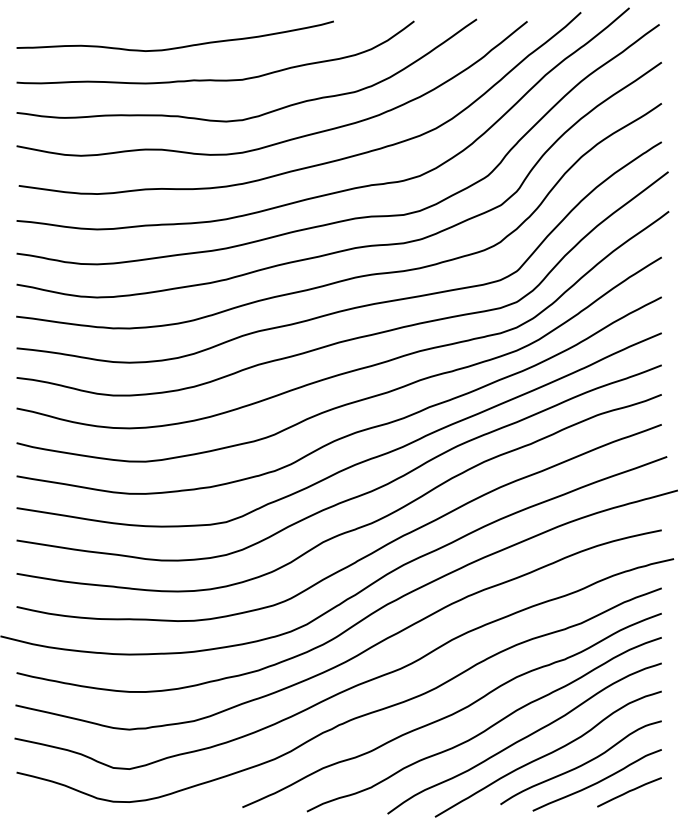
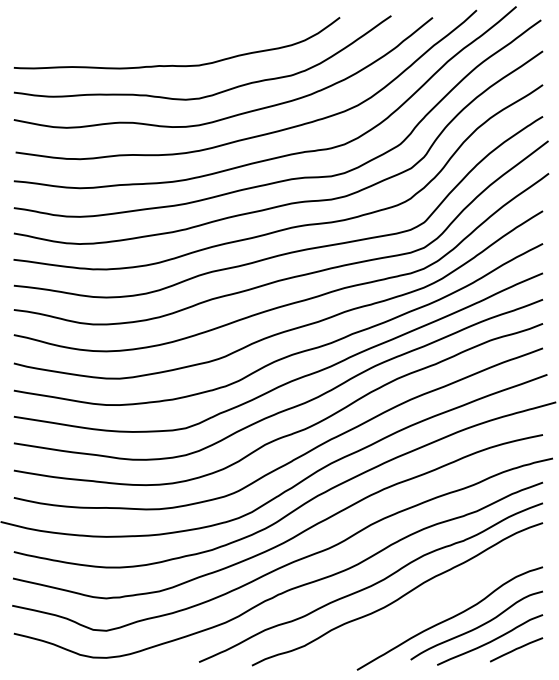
curve: (174, 47) -> (143, 39), removed
curve: (524, 738) -> (430, 605), removed

